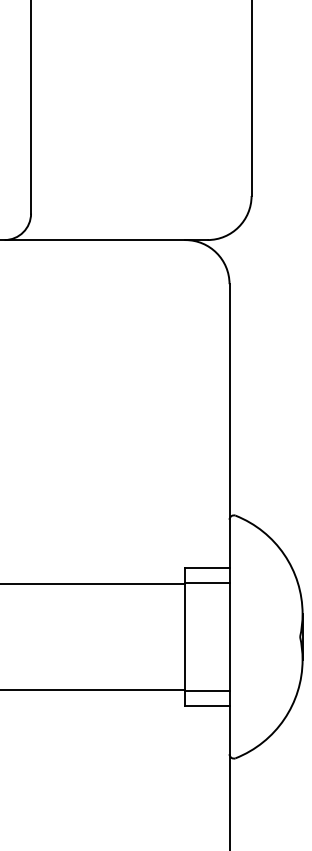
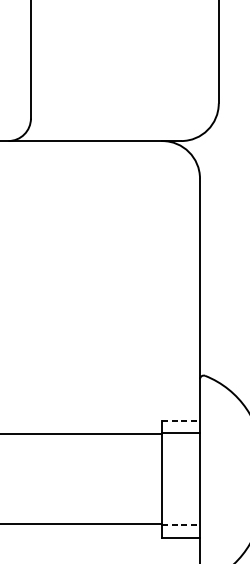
line: (207, 568) -> (181, 420), solid -> dashed
line: (207, 690) -> (181, 524), solid -> dashed

